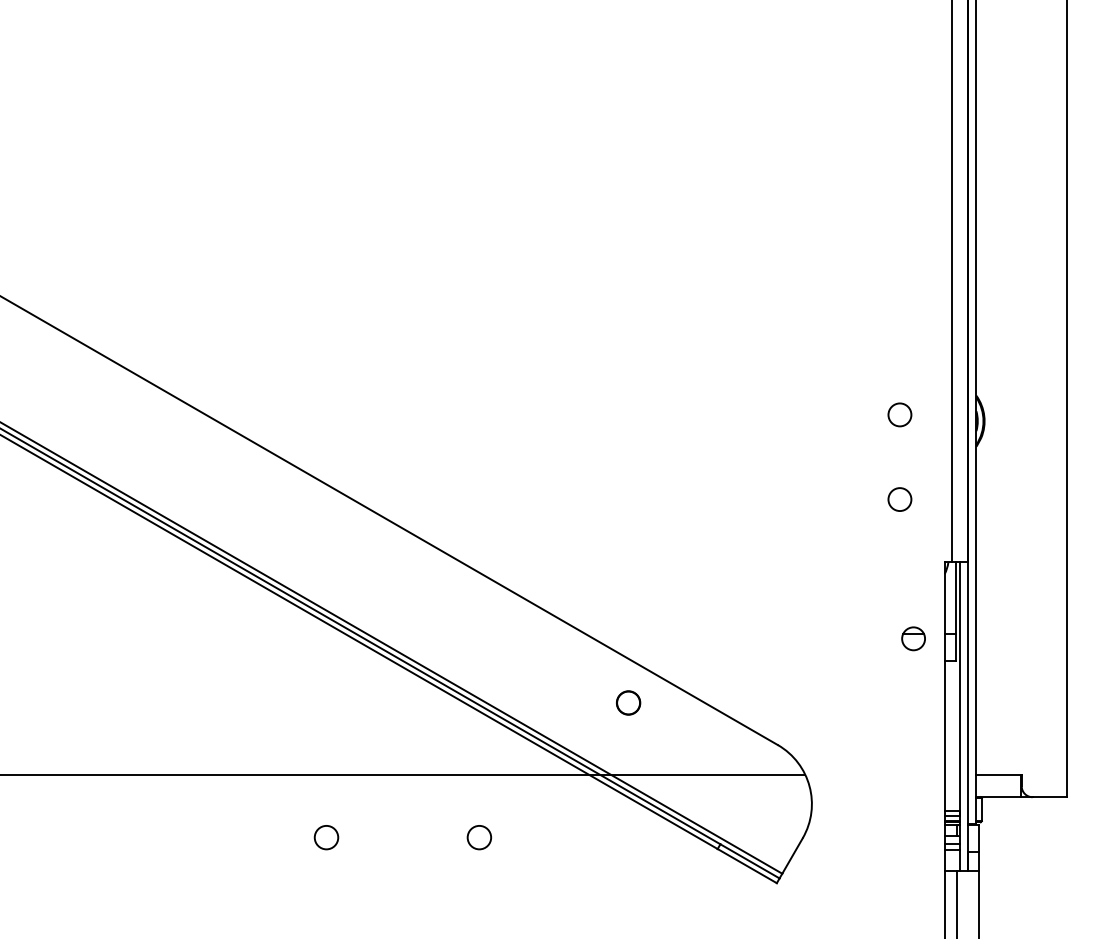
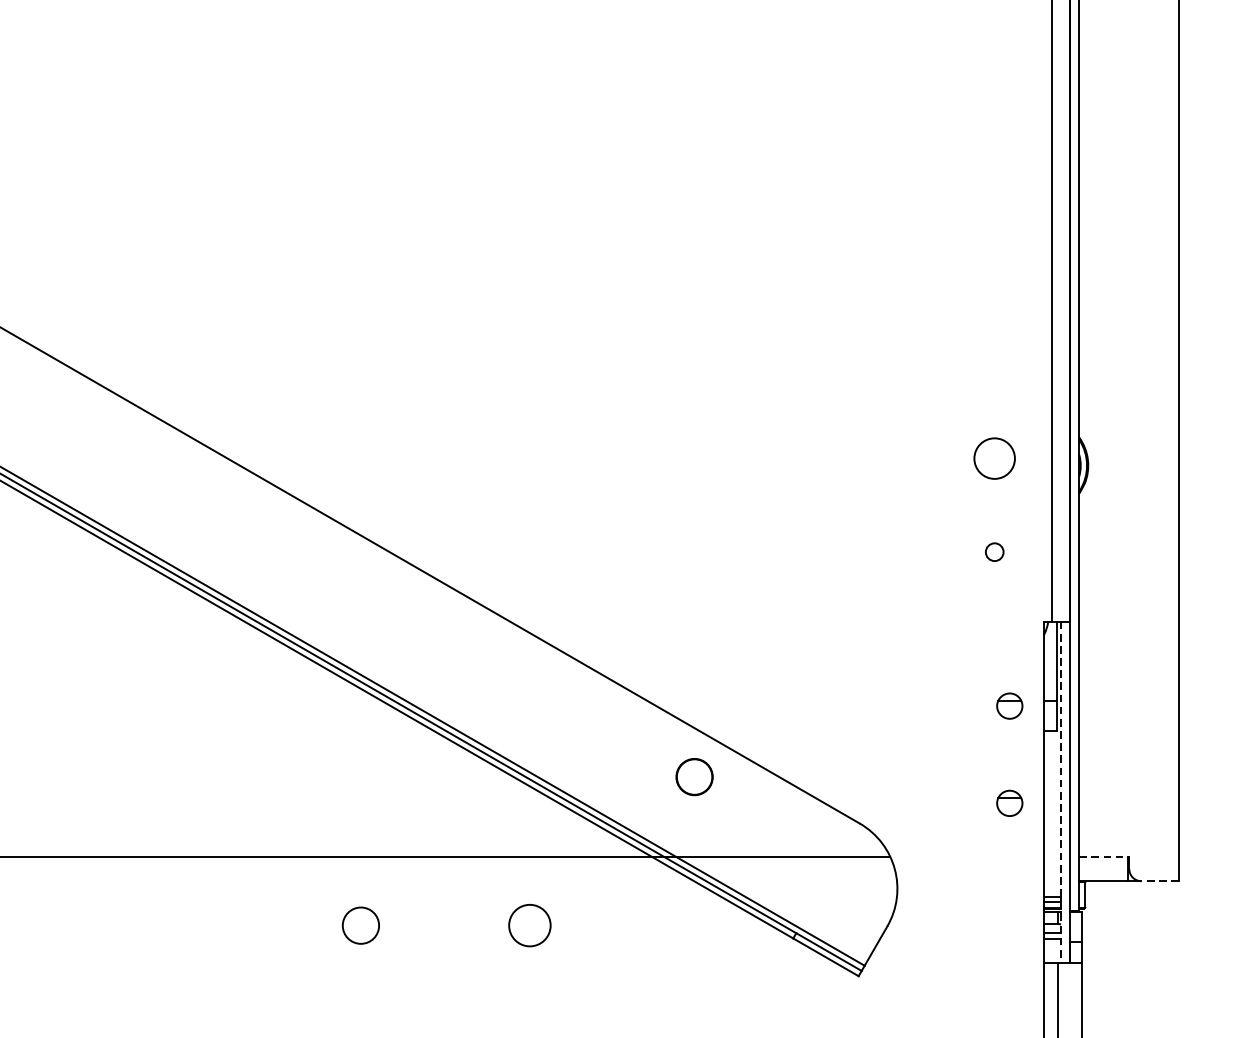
circle: (899, 414) -> (994, 458), size x1.6
circle: (899, 499) -> (994, 552), size x0.7
circle: (628, 702) -> (694, 776), size x1.4
line: (960, 716) -> (1061, 791), solid -> dashed
part: (913, 726) -> (1009, 803), added
line: (999, 775) -> (1104, 857), solid -> dashed
line: (1049, 797) -> (1159, 881), solid -> dashed
circle: (326, 837) -> (360, 925), size x1.4
circle: (479, 837) -> (530, 925), size x1.6

